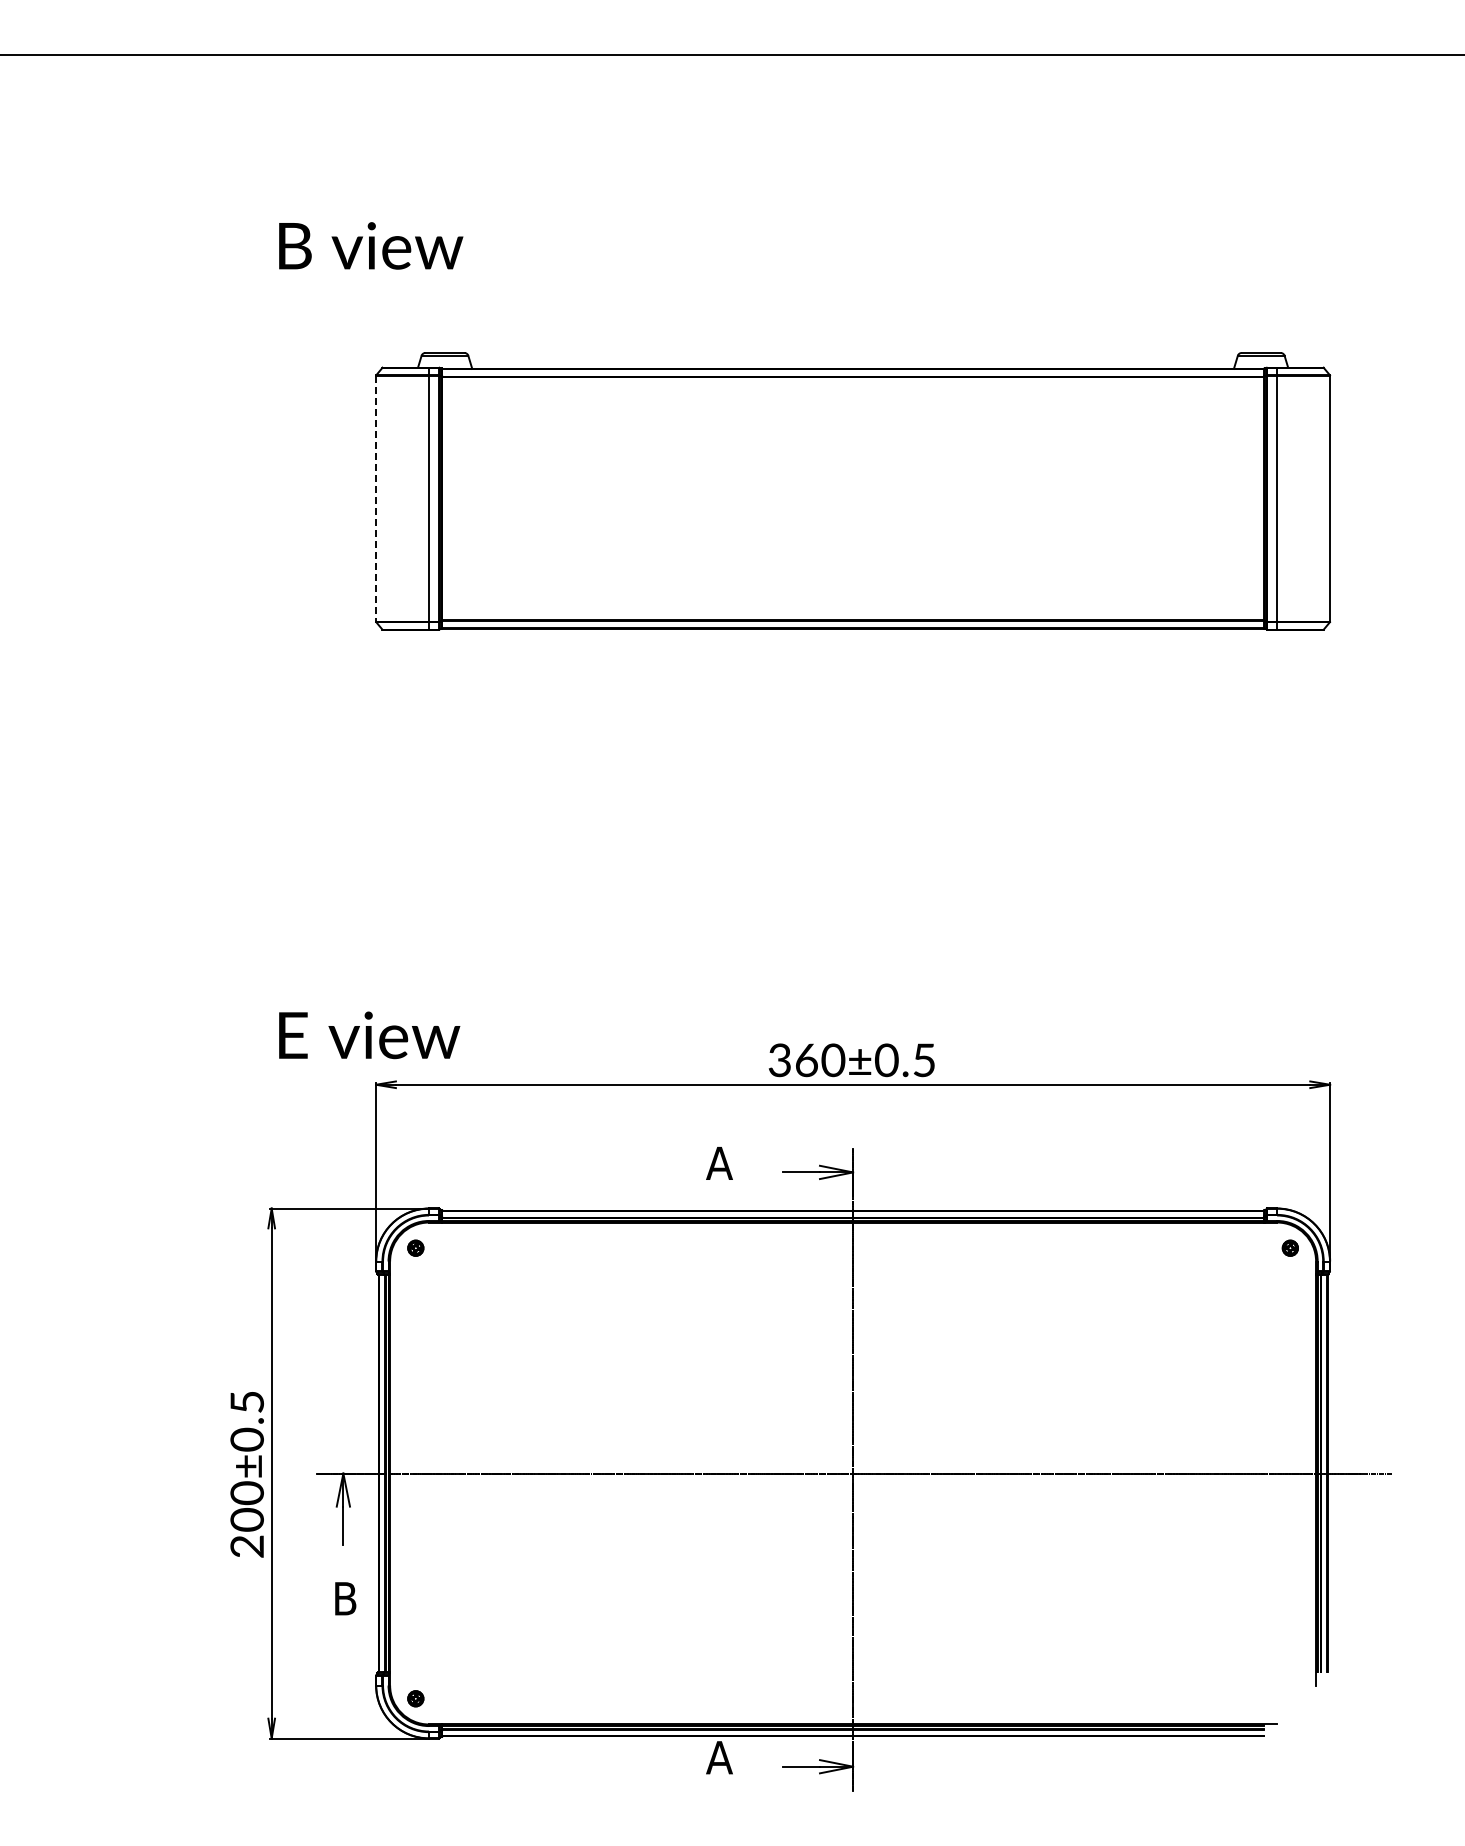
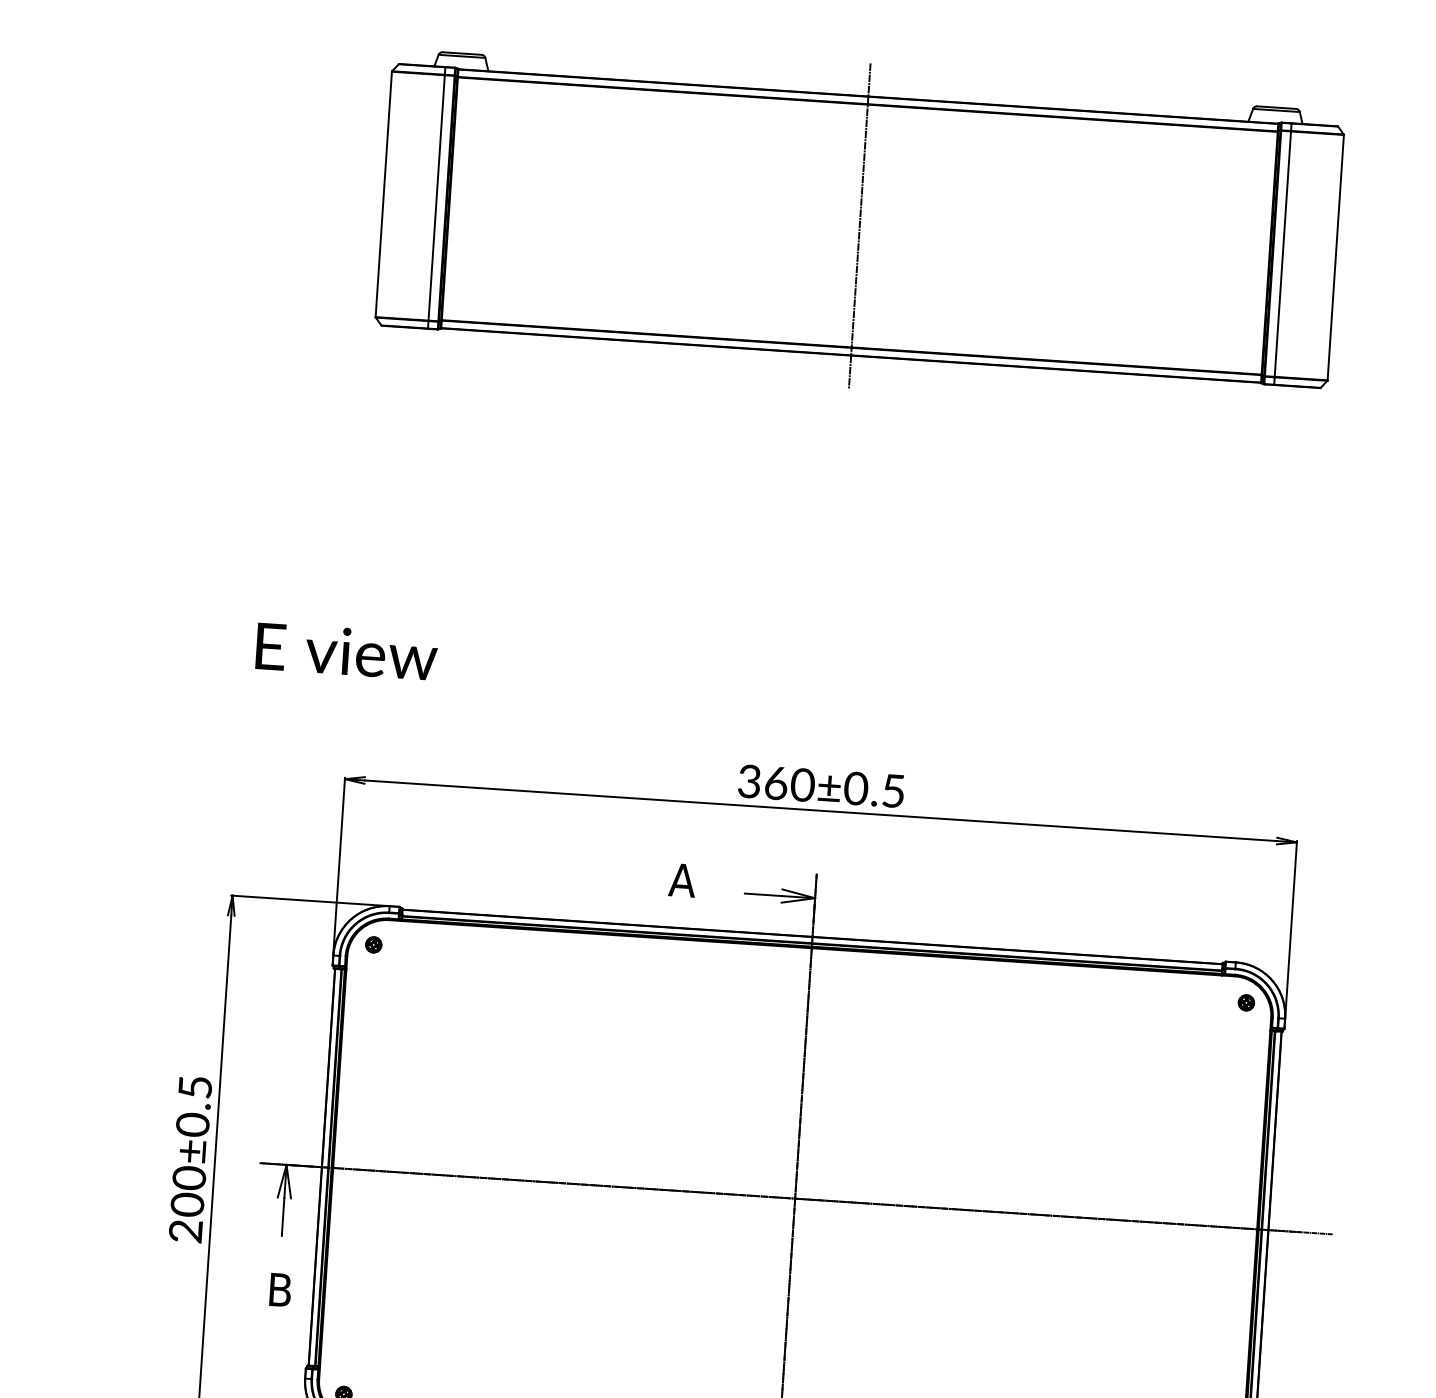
line: (376, 498) -> (384, 194), dashed -> solid
line: (853, 498) -> (860, 225), added
text: (369, 1035) -> (346, 651), moved

